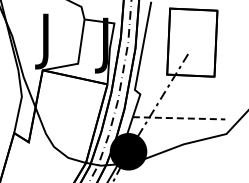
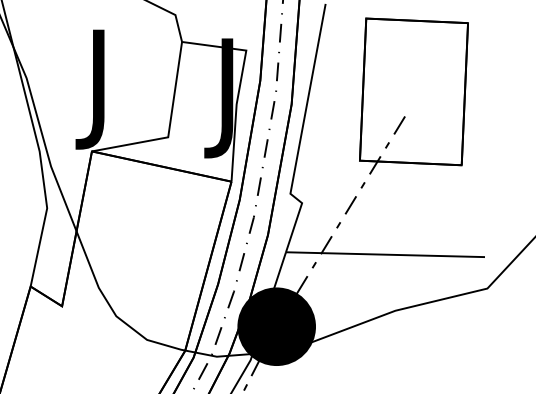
line: (179, 118) -> (386, 255), dashed -> solid

